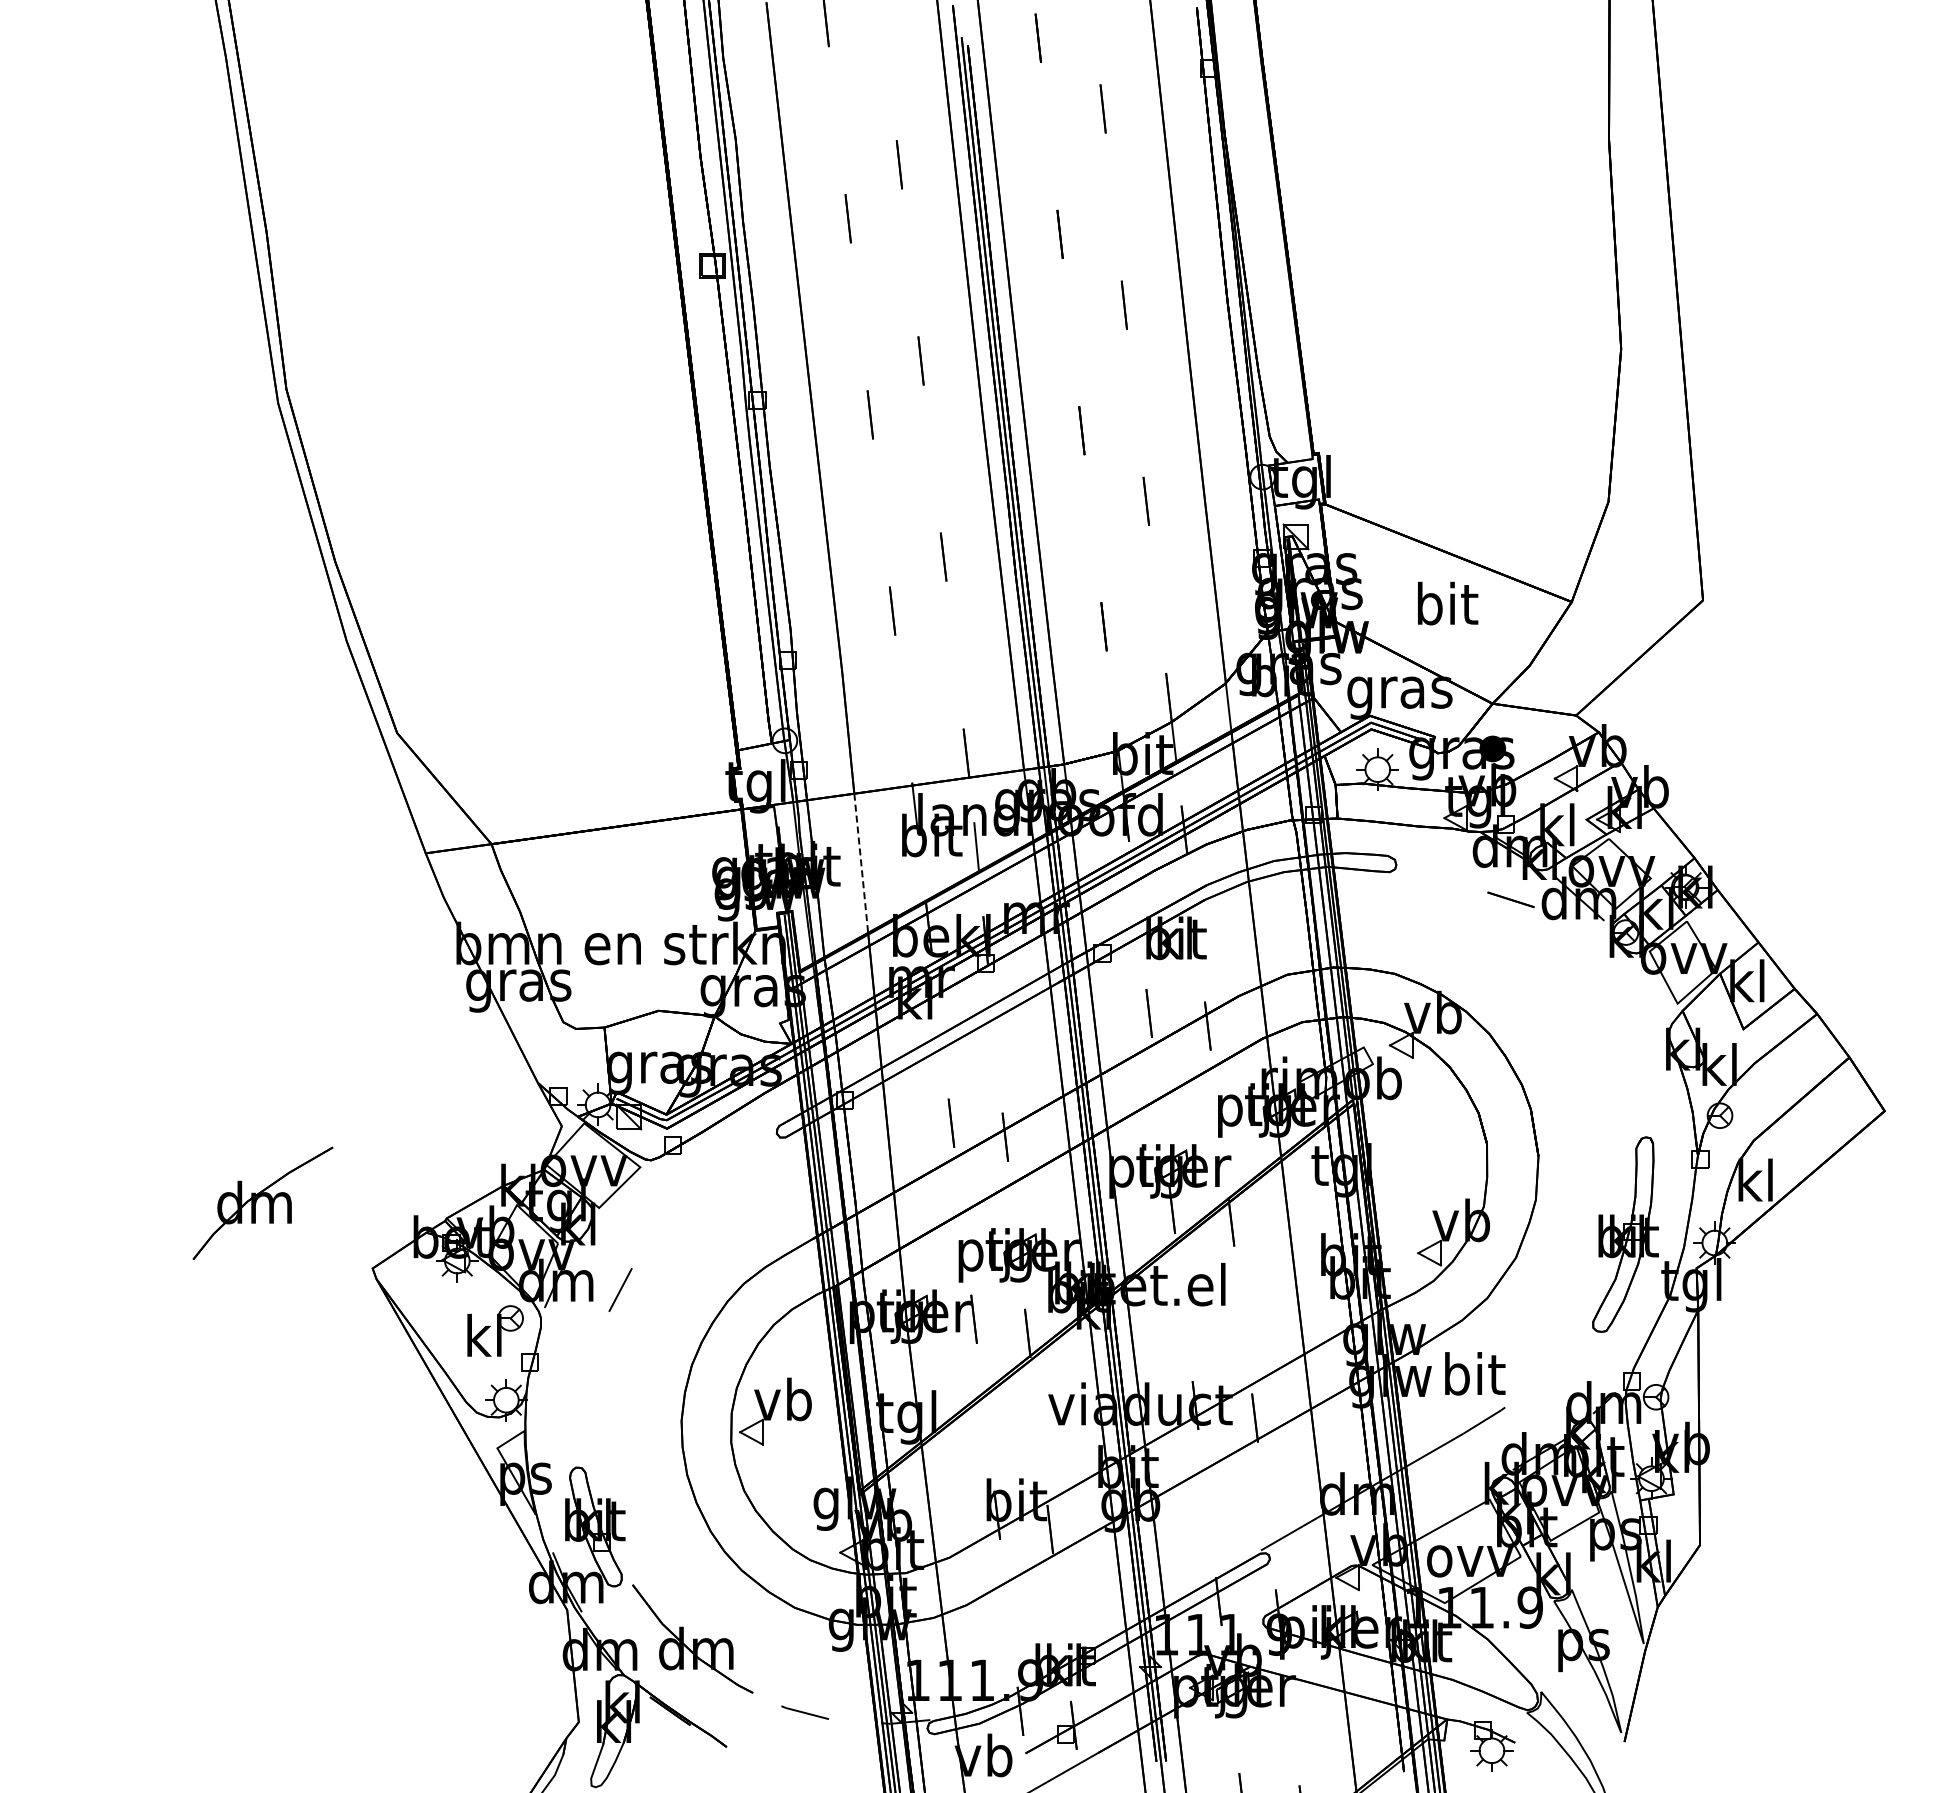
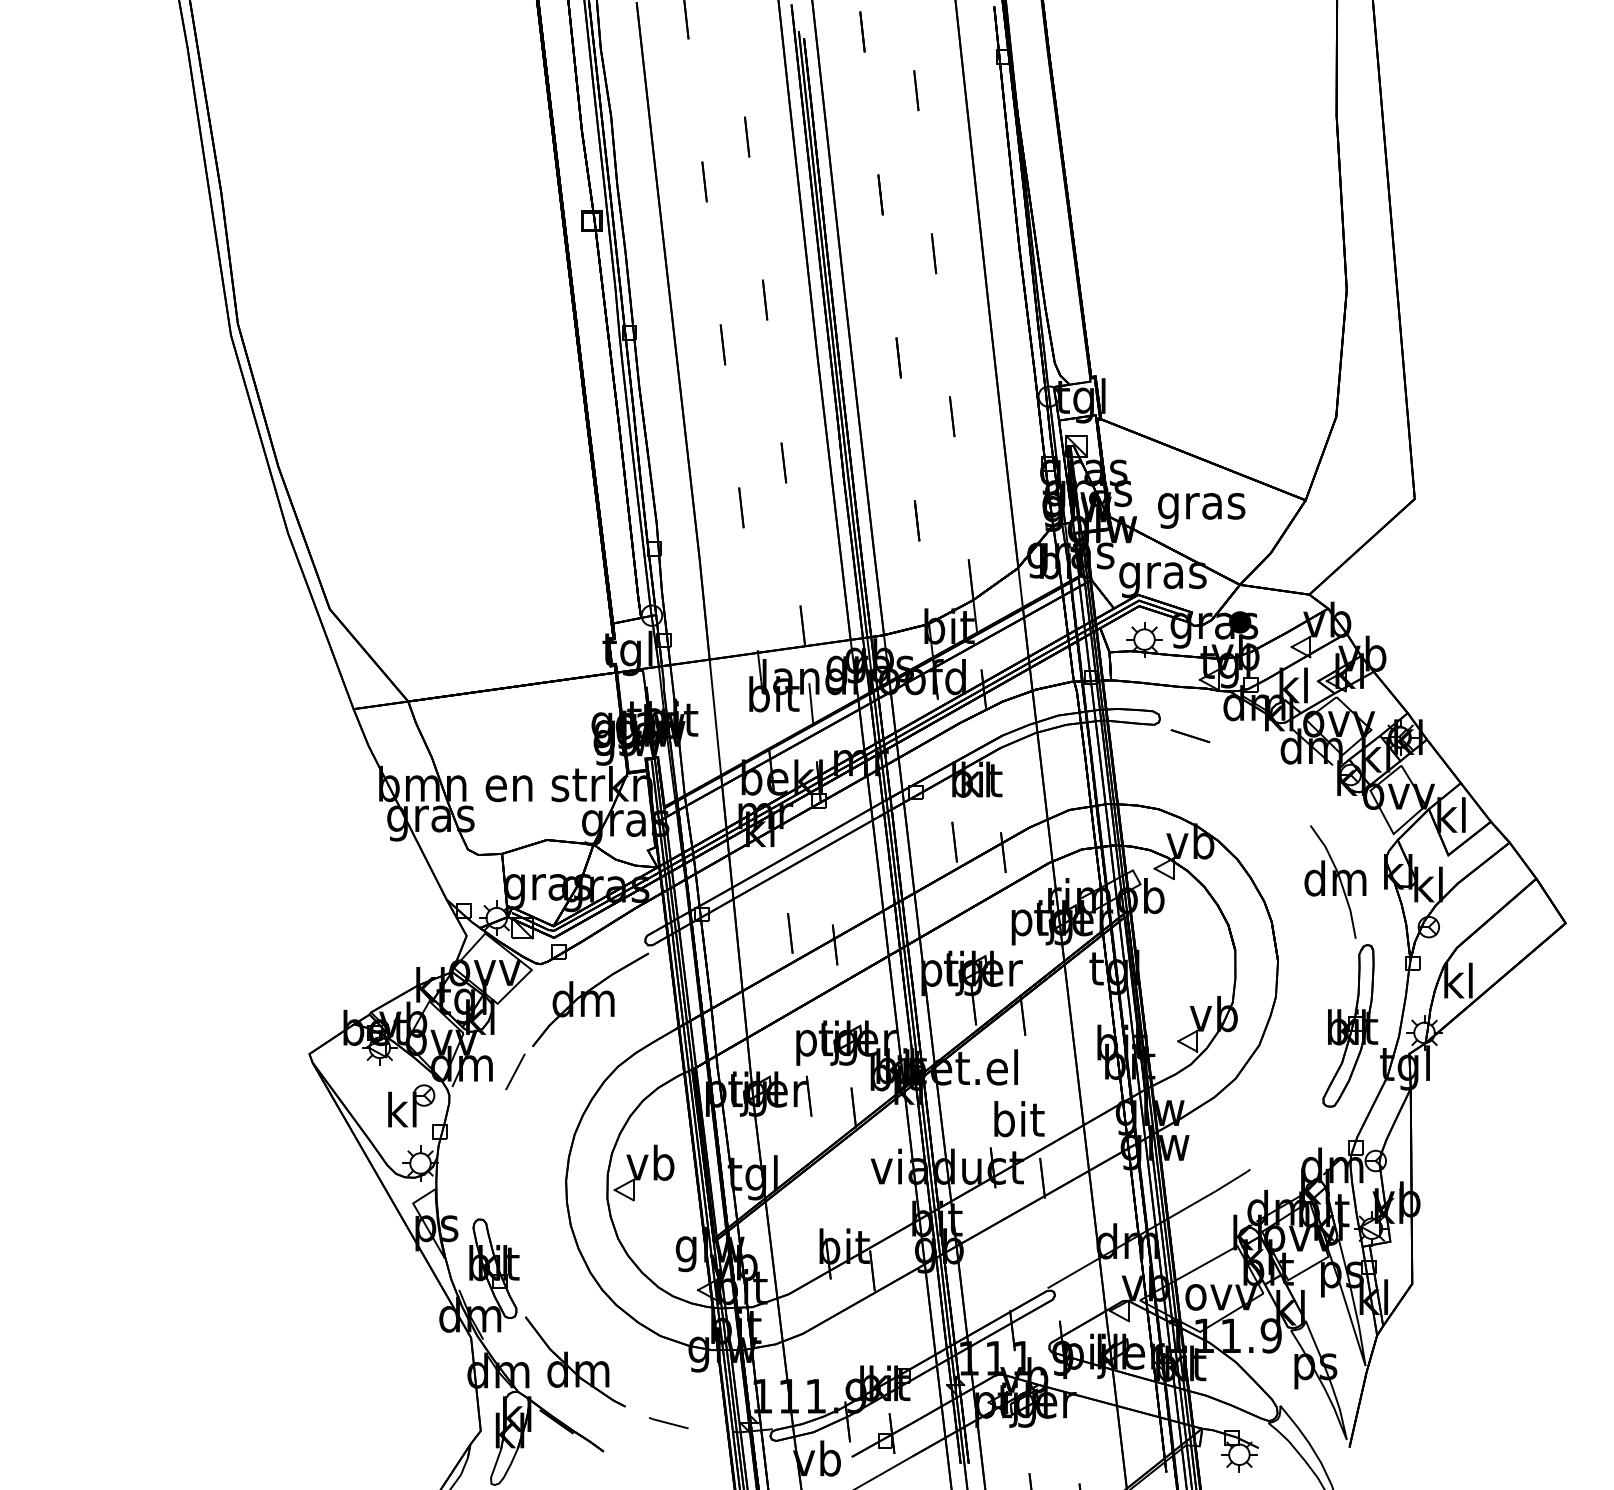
text: (1446, 608) -> (1201, 505), bit -> gras
line: (861, 863) -> (715, 717), dashed -> solid
line: (1510, 899) -> (1189, 735), moved
part: (1607, 1061) -> (1335, 882), added
part: (262, 1202) -> (590, 999), moved
text: (1475, 1373) -> (1019, 1118), moved

